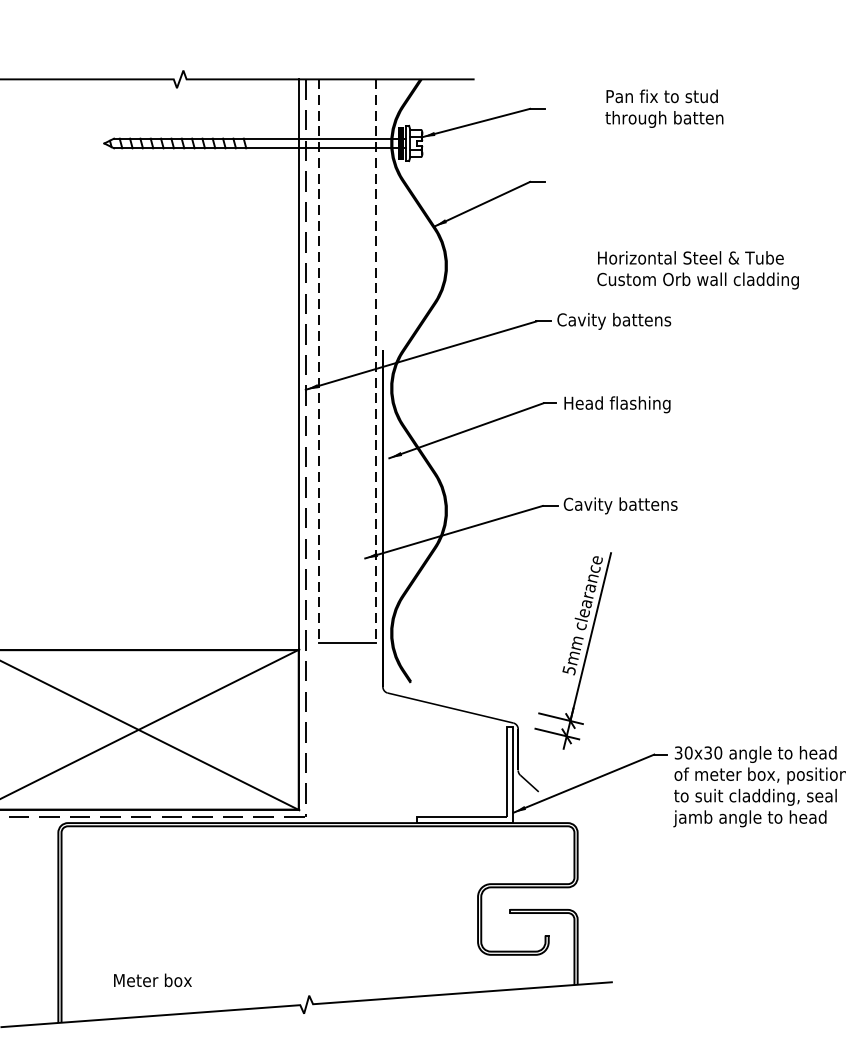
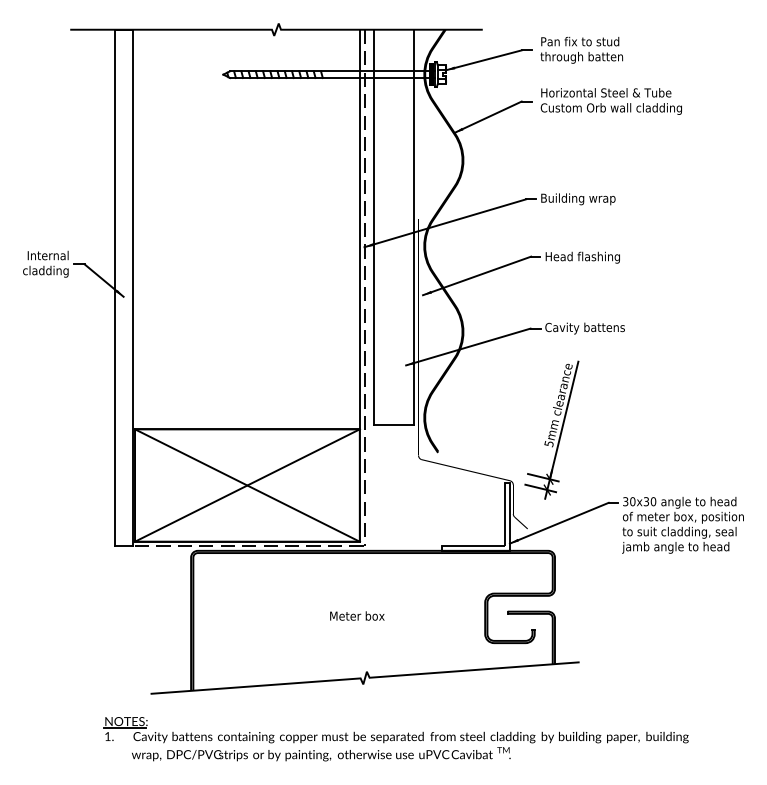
text: (664, 109) -> (581, 50), moved
text: (696, 270) -> (610, 101), moved
text: (614, 321) -> (580, 199), Cavity battens -> Building wrap
line: (318, 361) -> (373, 227), dashed -> solid
line: (377, 361) -> (414, 227), dashed -> solid
text: (153, 979) -> (357, 615), moved

